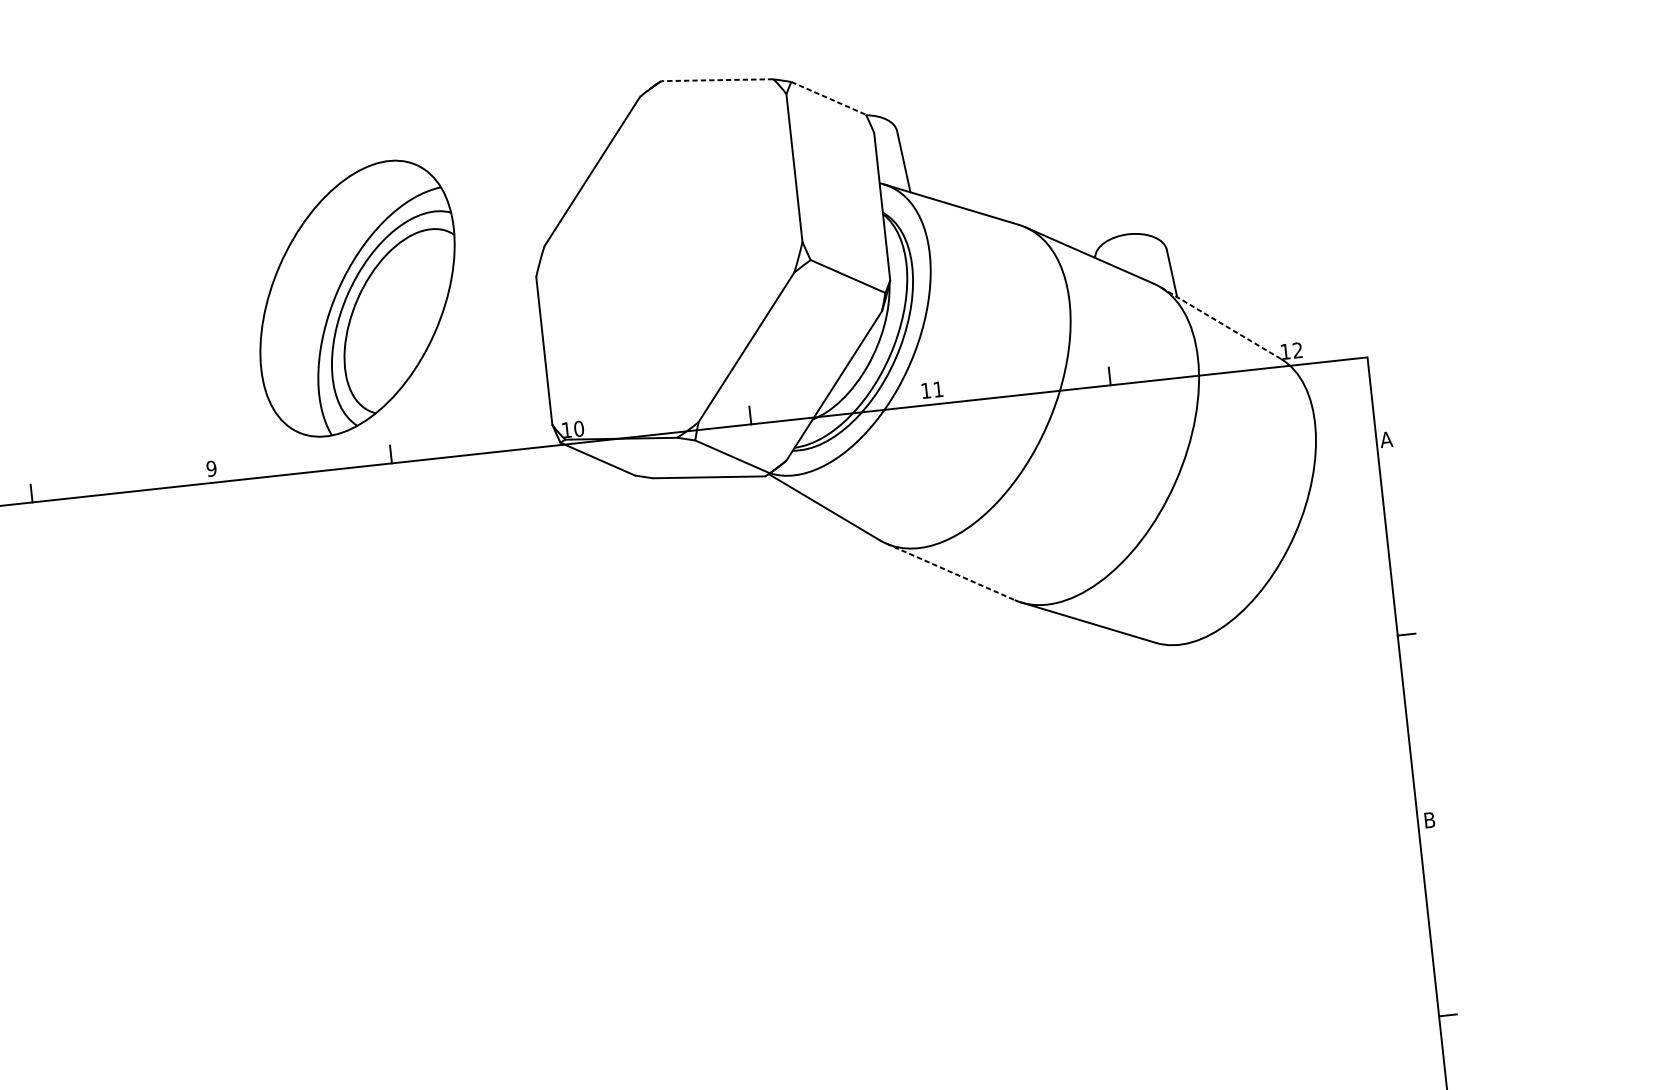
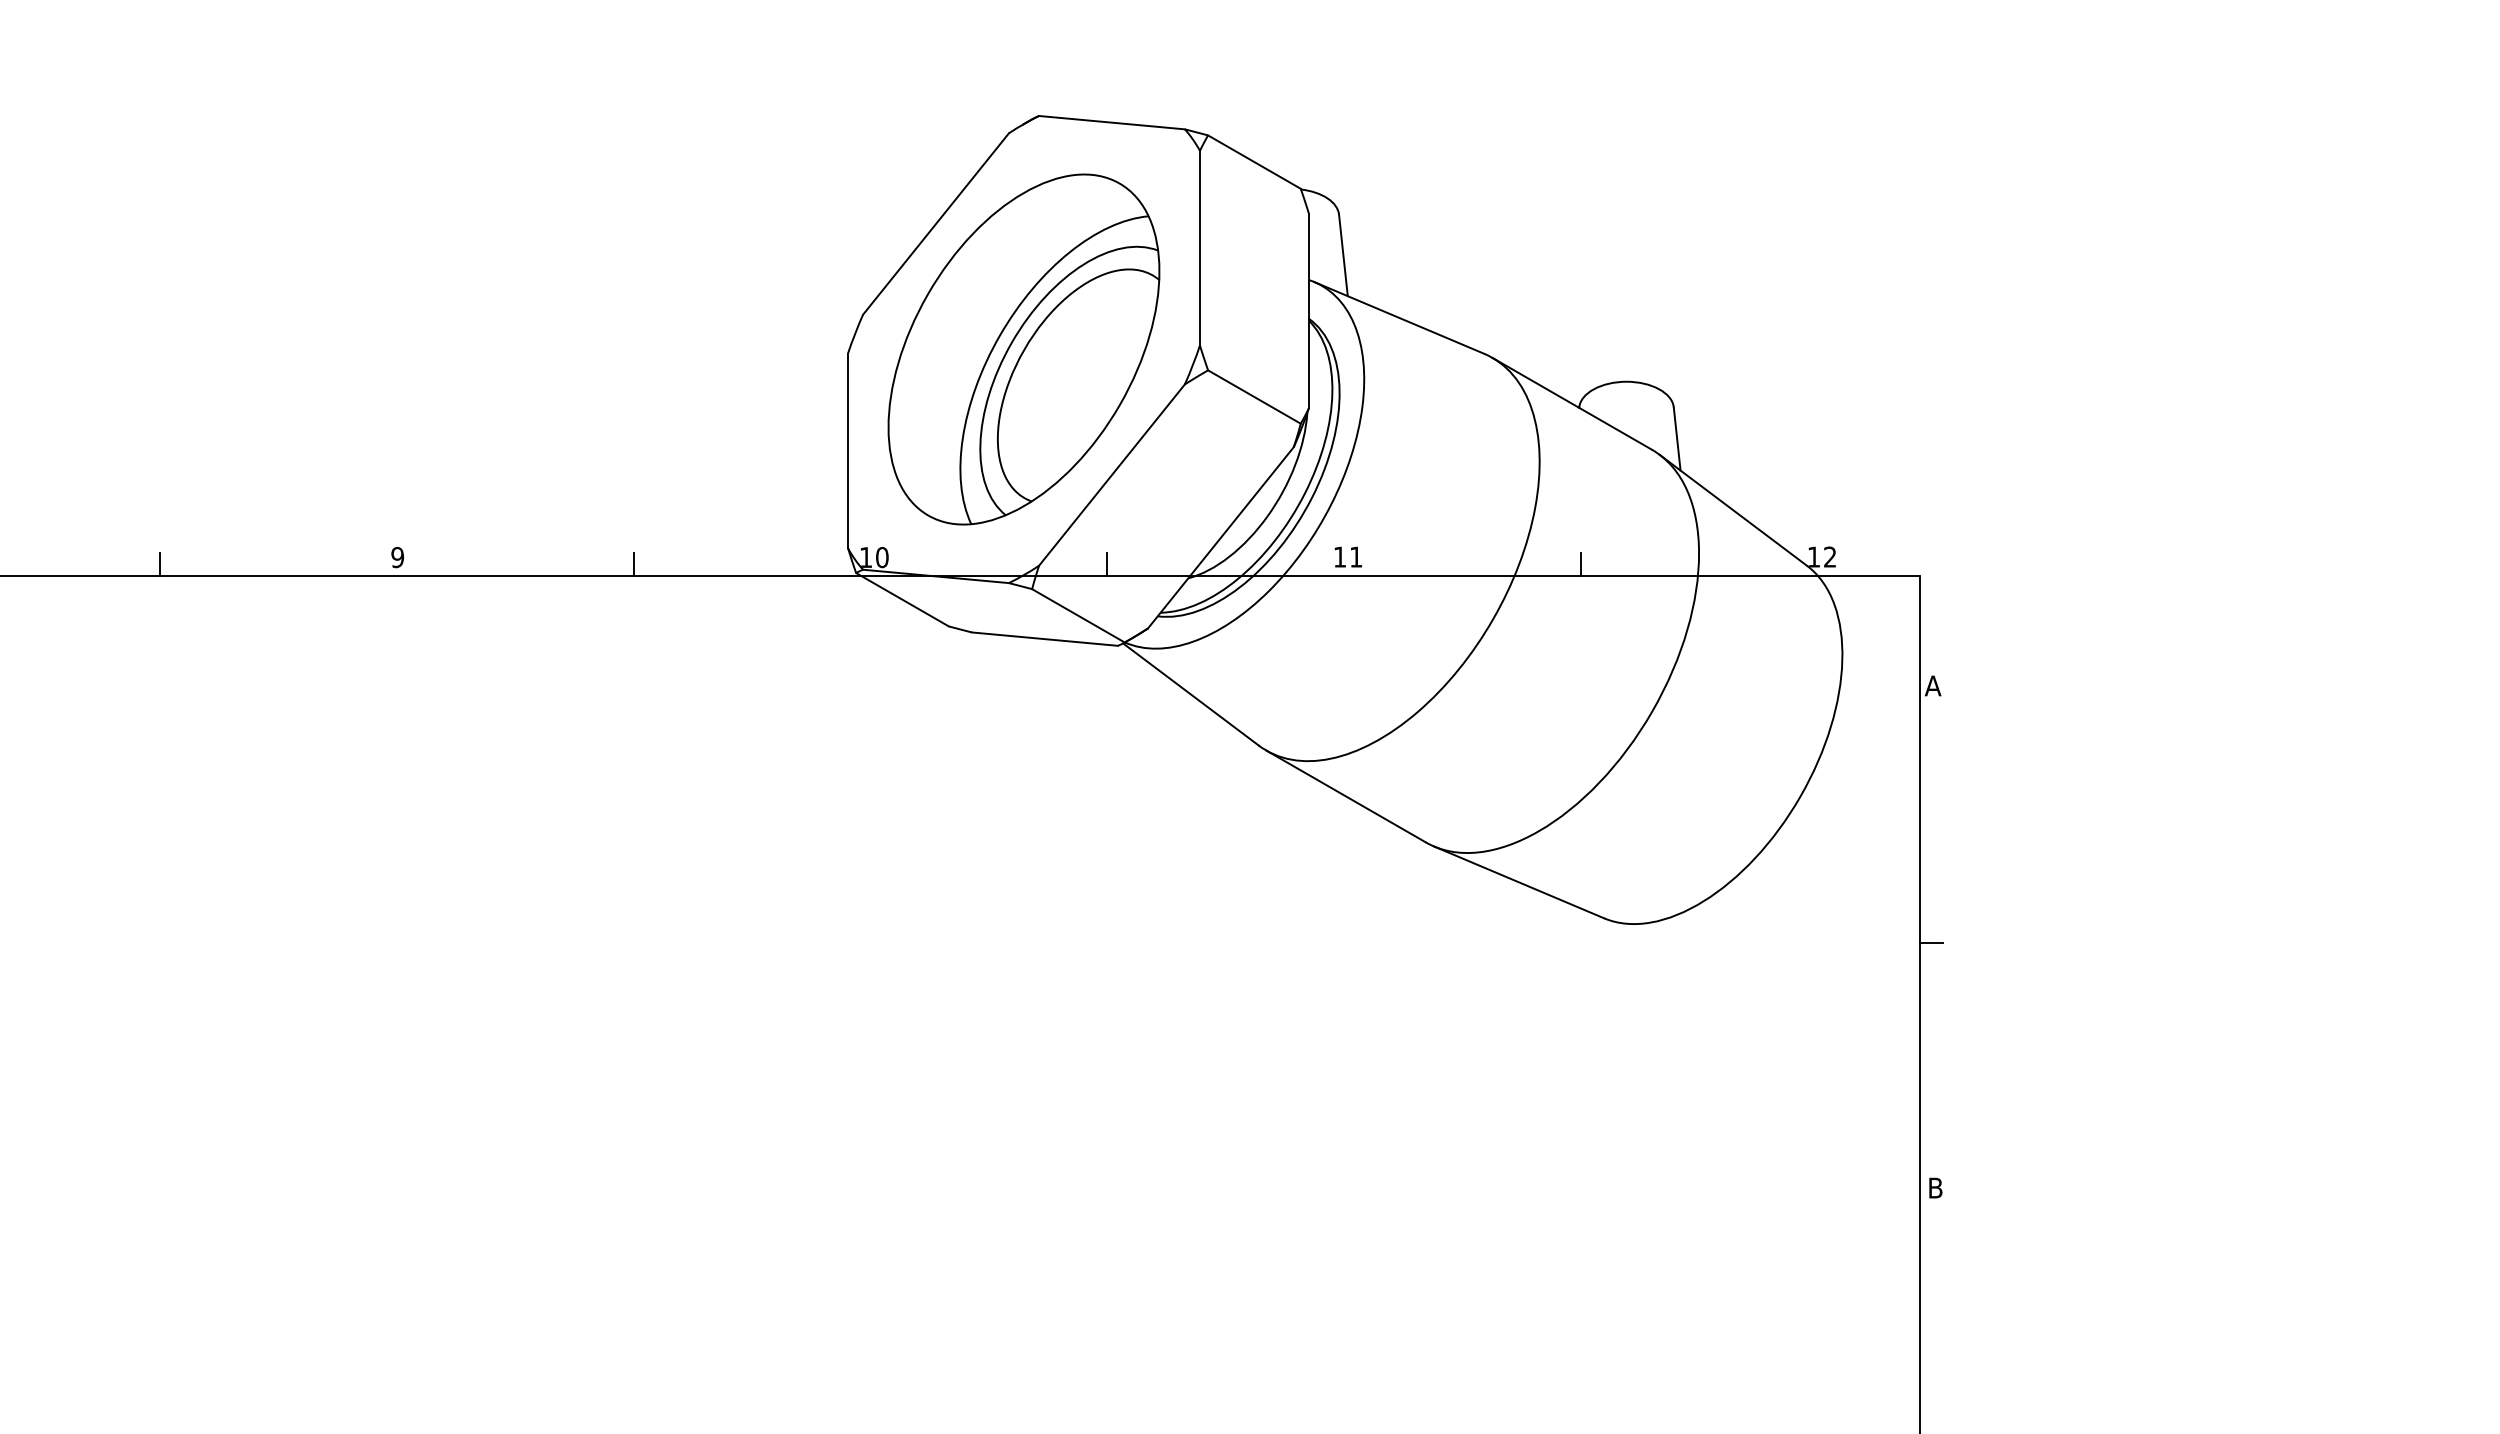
line: (717, 80) -> (1111, 122), dashed -> solid
line: (828, 98) -> (1254, 162), dashed -> solid
part: (357, 298) -> (1023, 349), moved
line: (1219, 323) -> (1732, 510), dashed -> solid
line: (950, 571) -> (1346, 796), dashed -> solid

